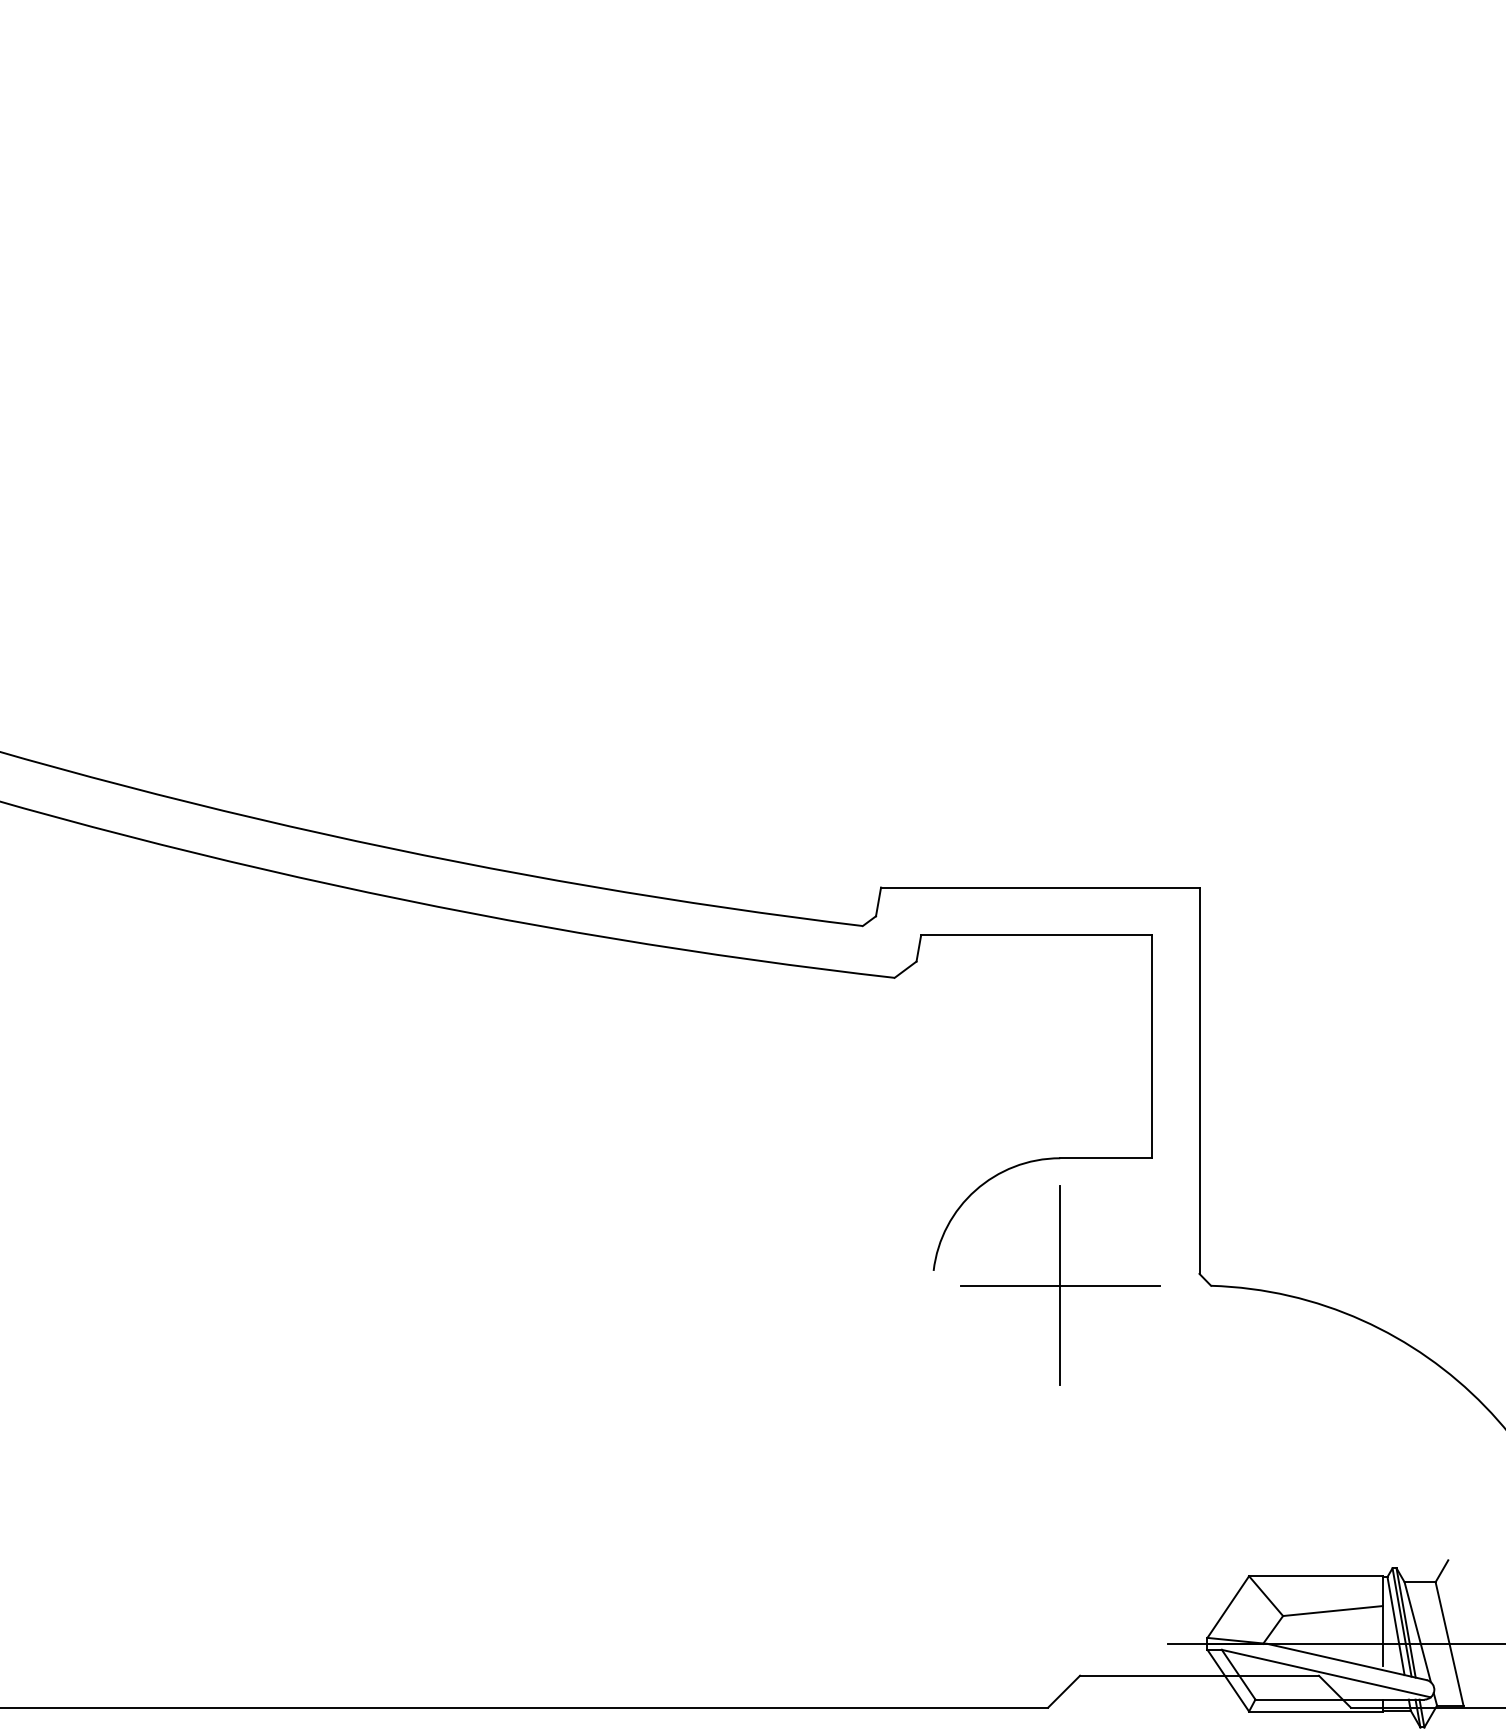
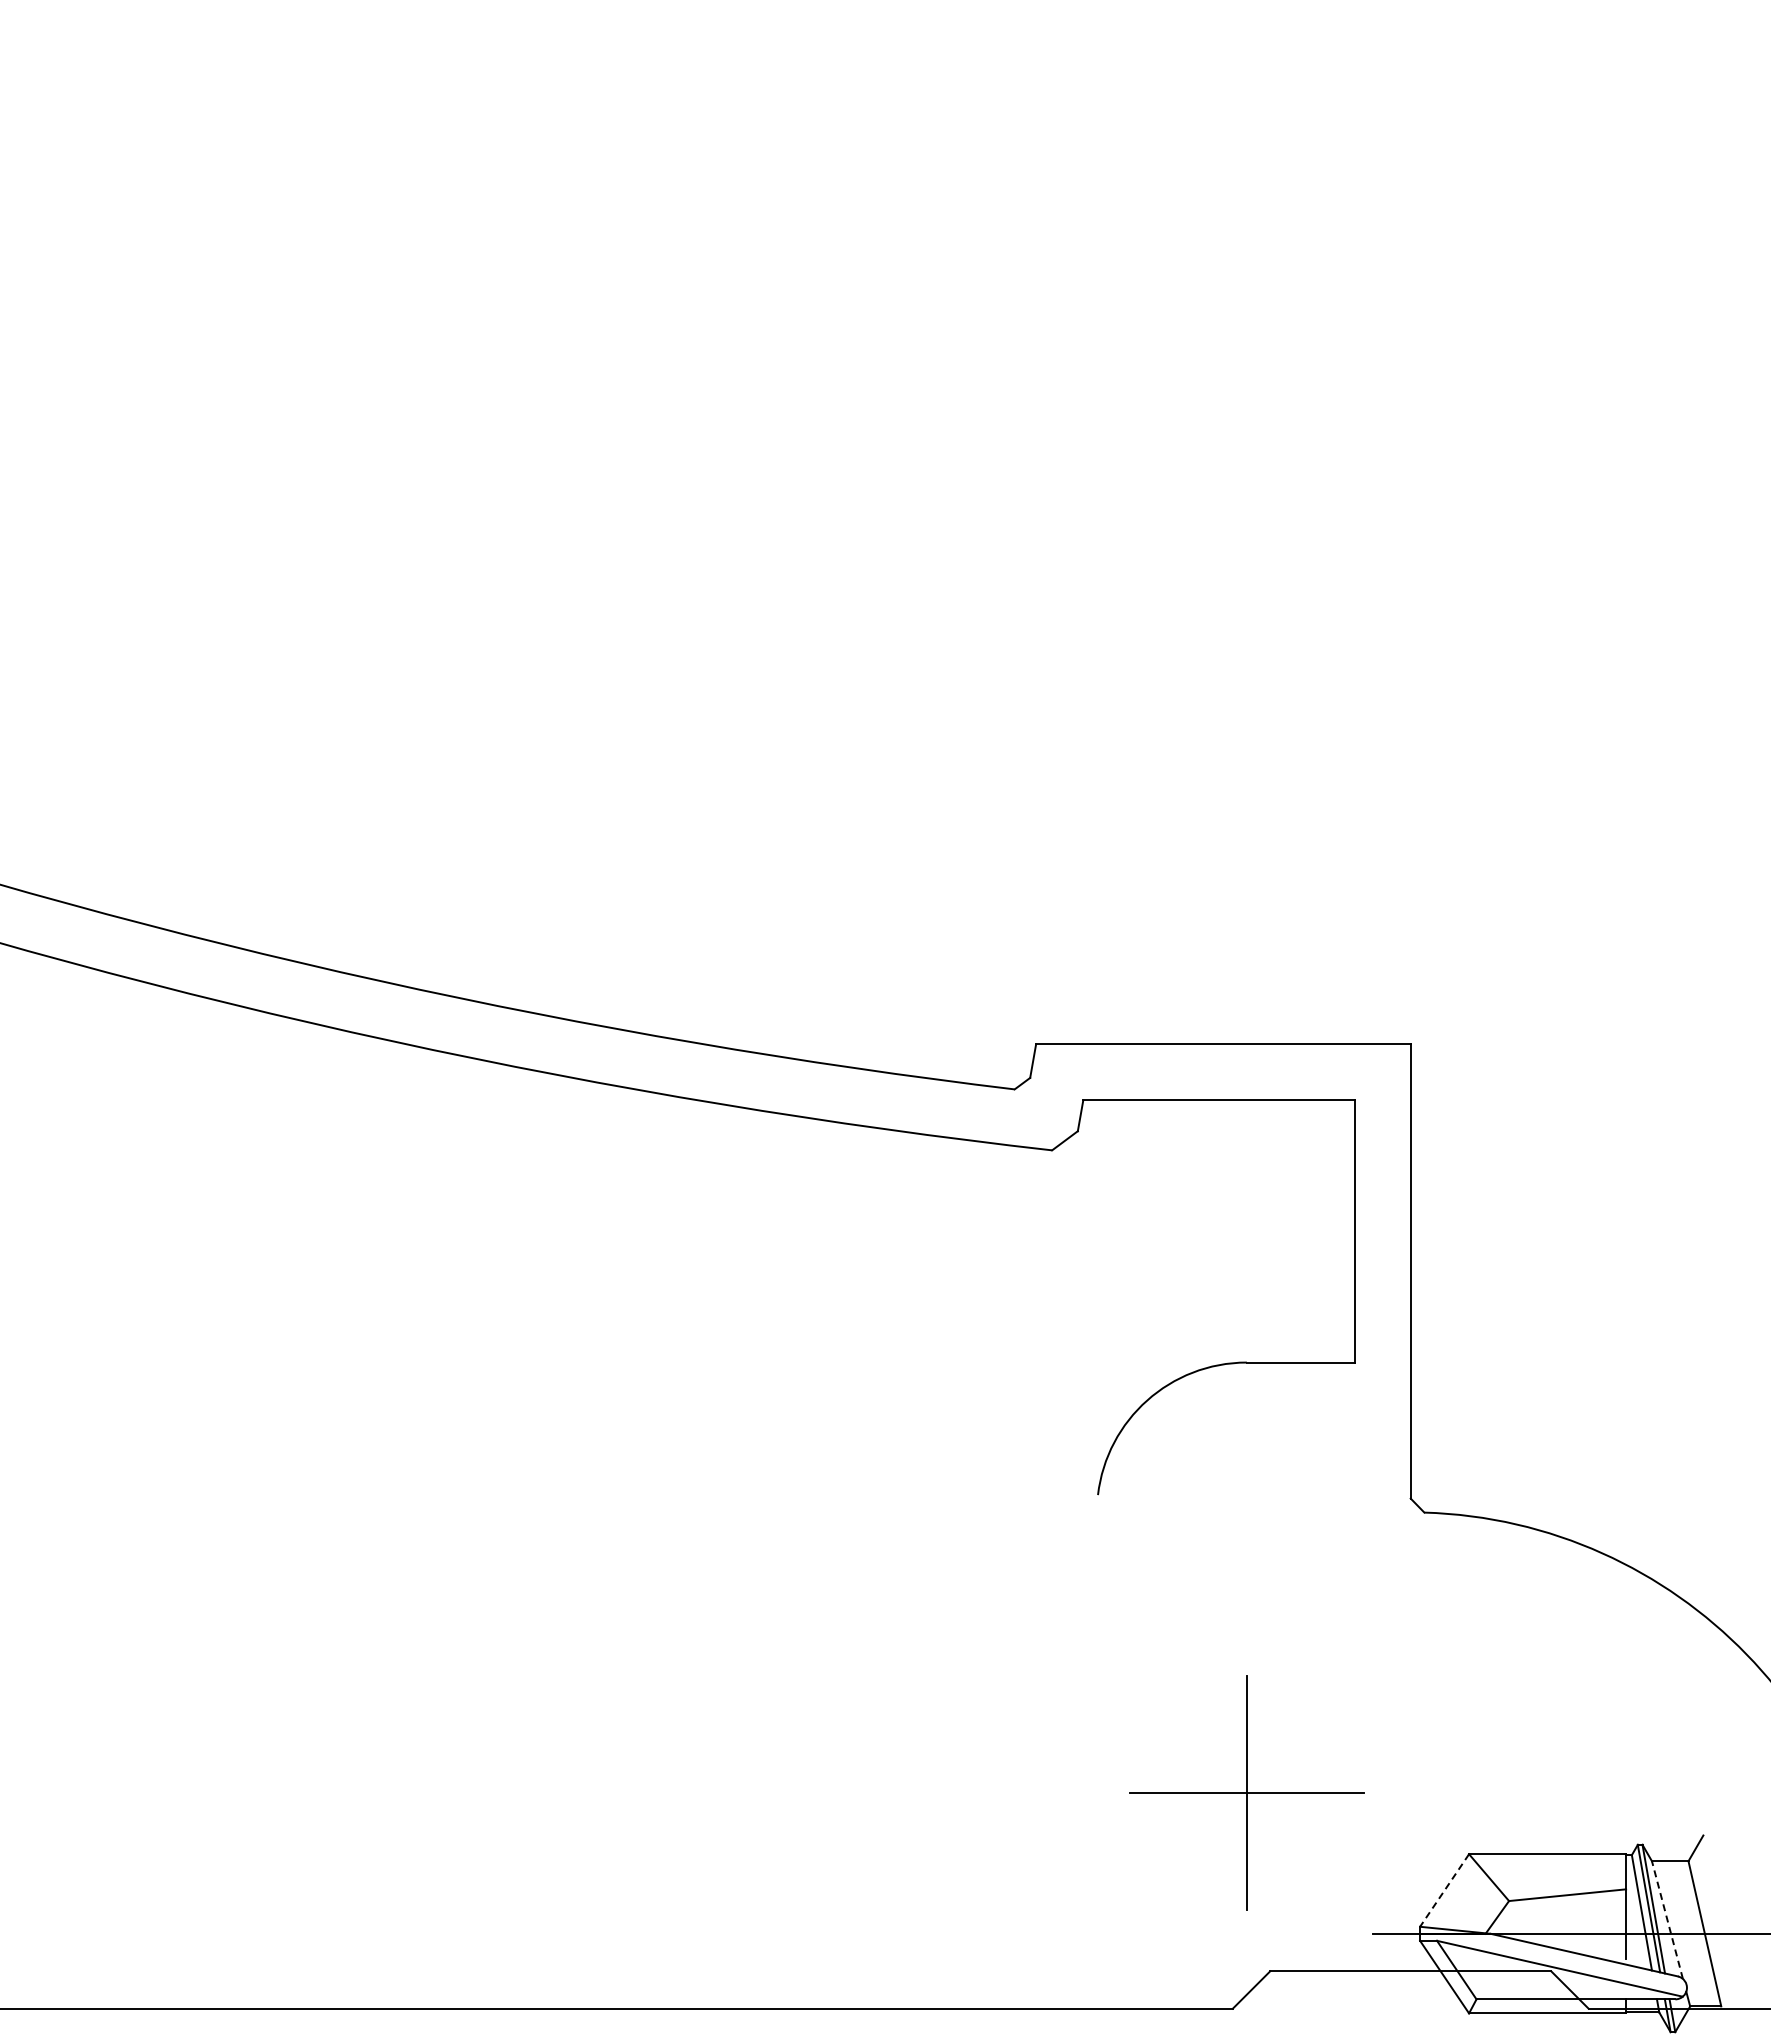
part: (1059, 1284) -> (1246, 1792), moved
line: (1228, 1607) -> (1444, 1890), solid -> dashed
line: (1417, 1632) -> (1667, 1920), solid -> dashed

